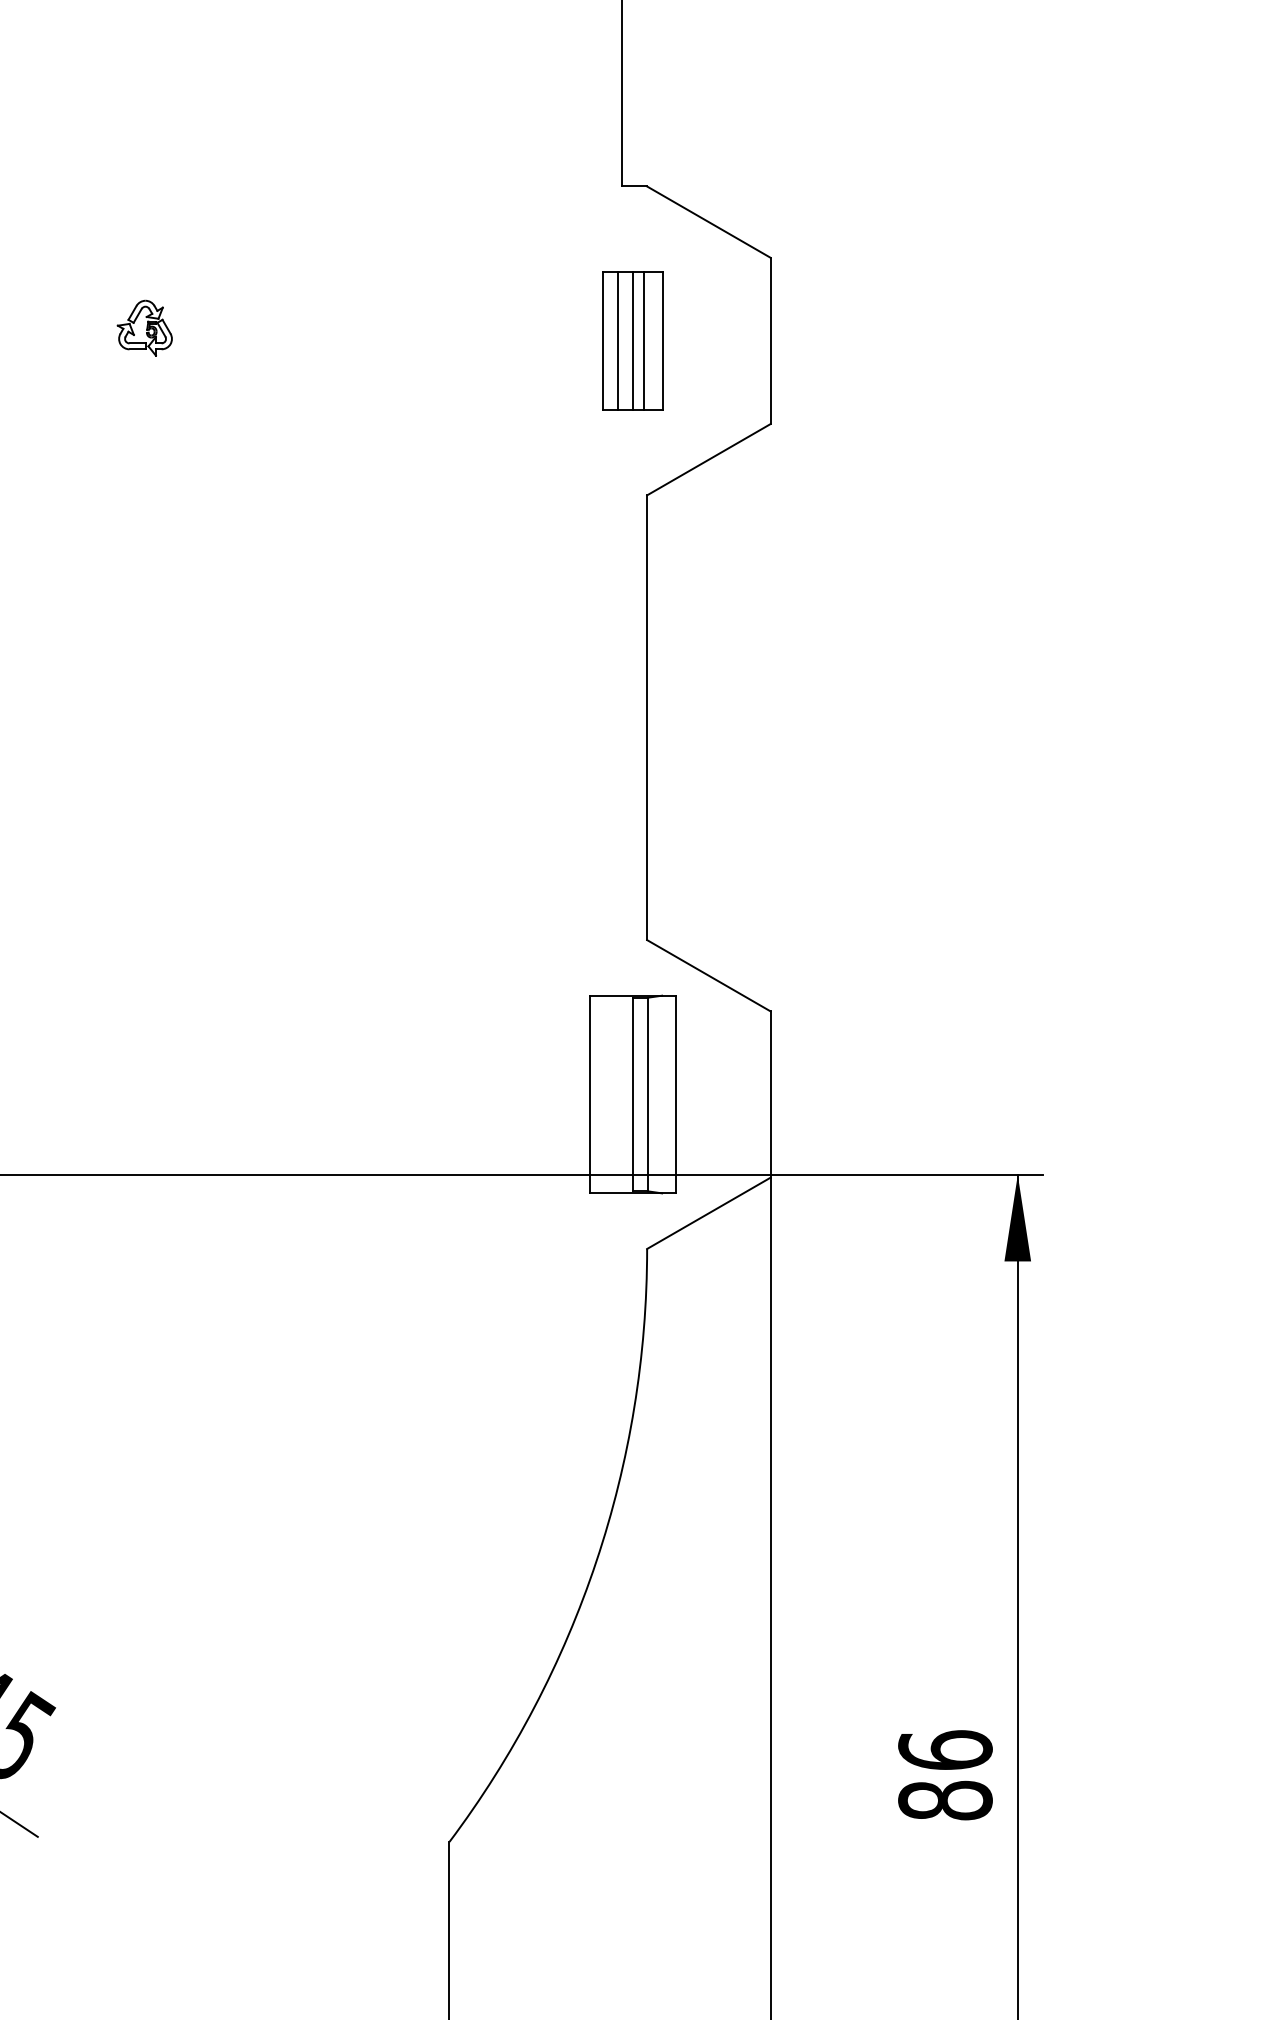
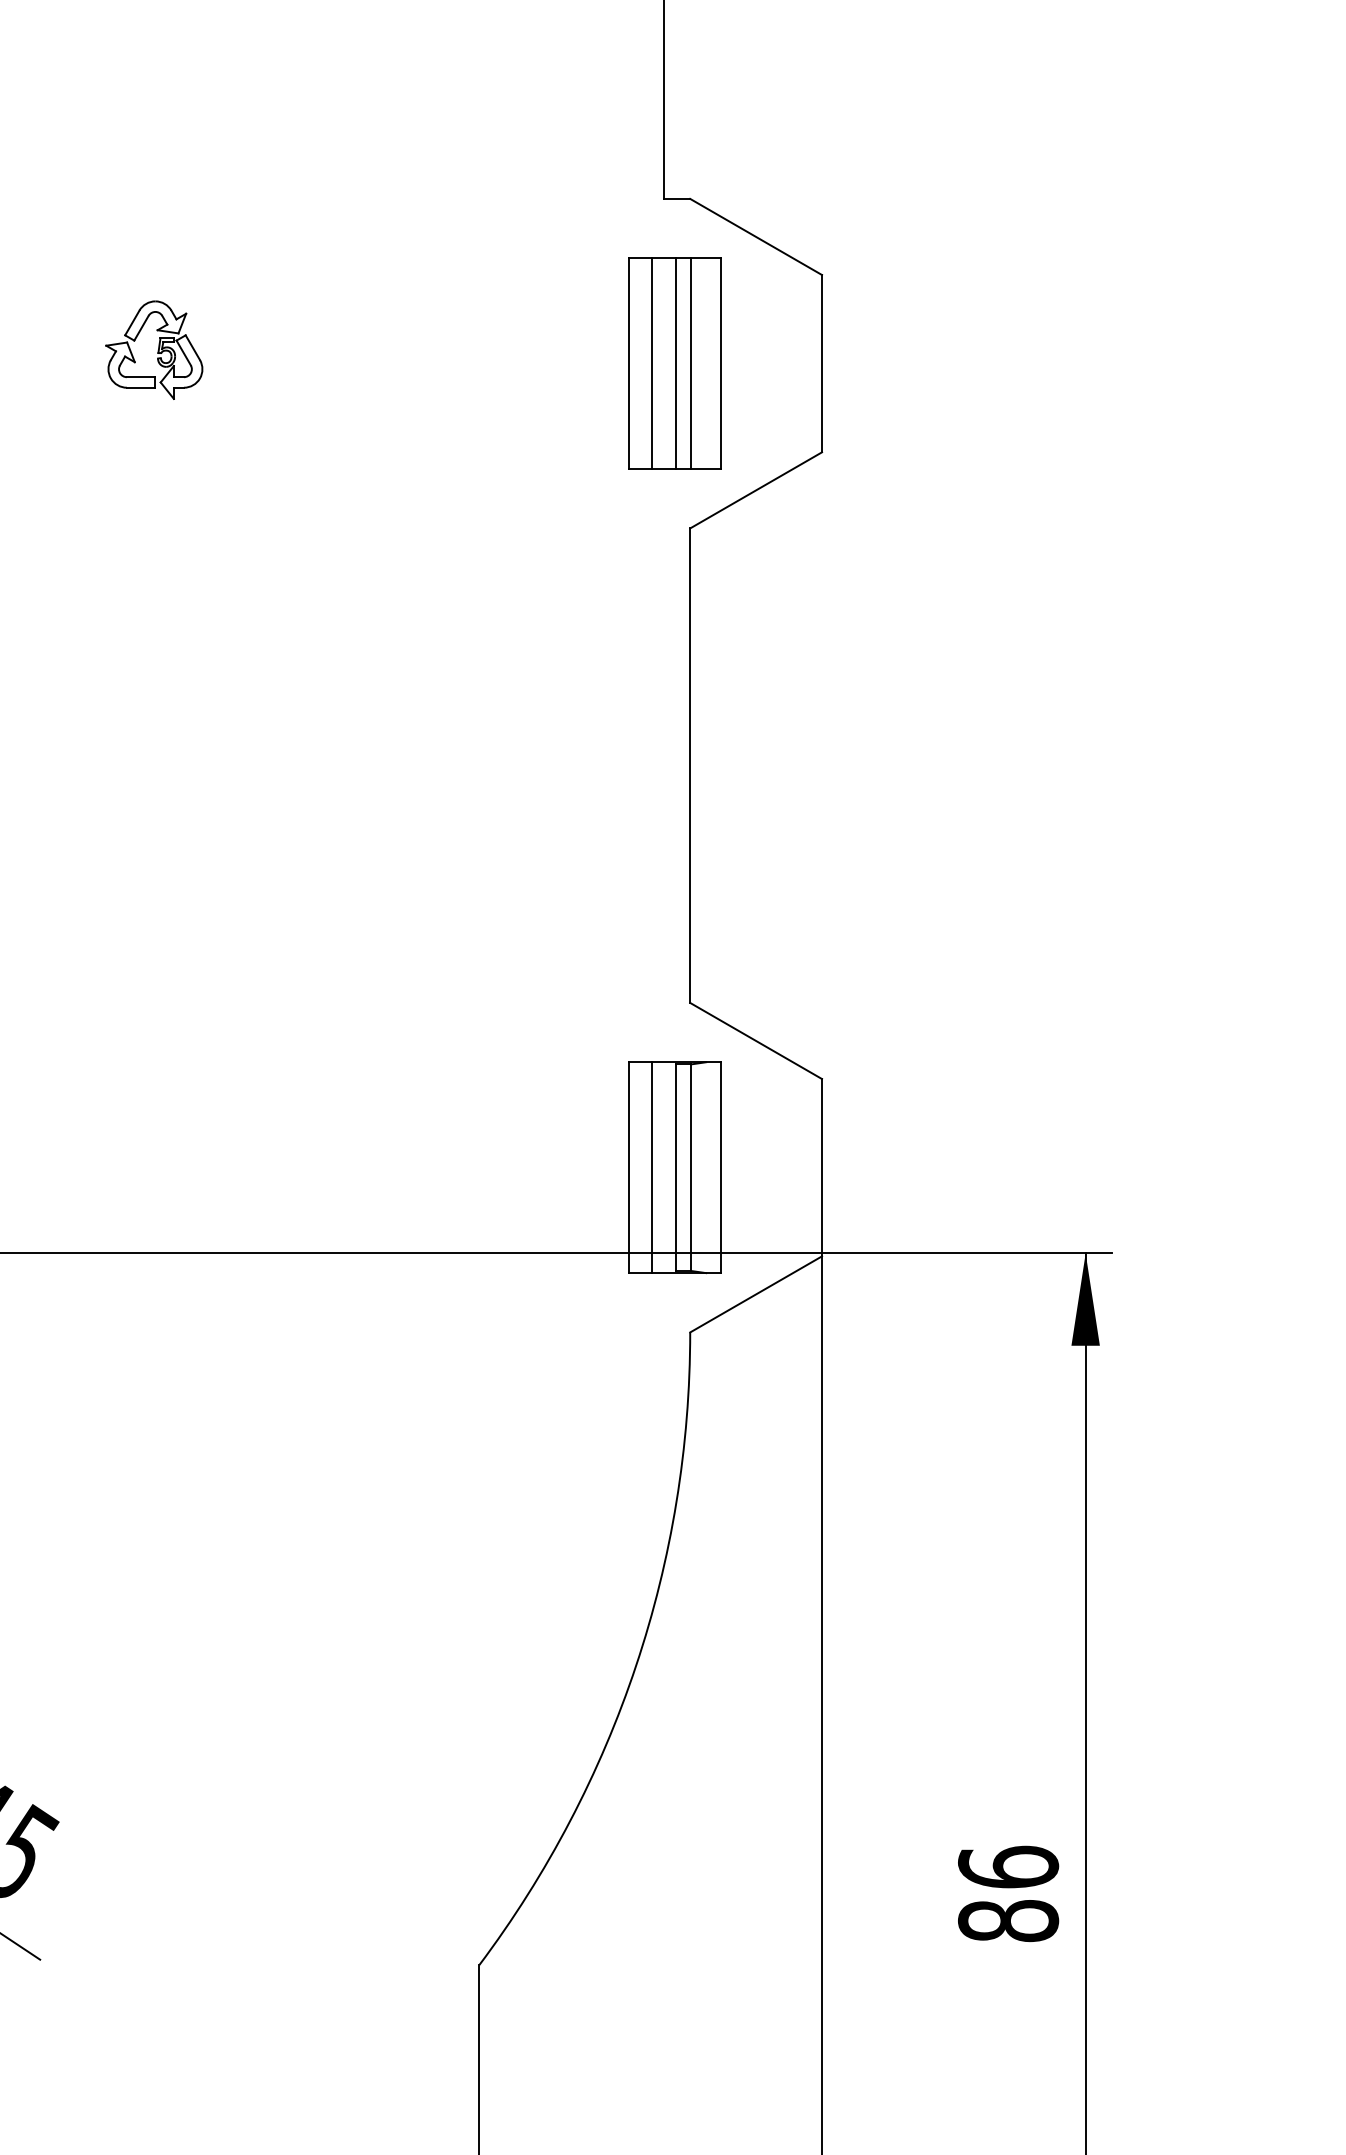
part: (145, 327) -> (154, 349), size x1.67
part: (632, 340) -> (674, 363), size x1.43
line: (610, 1094) -> (651, 1167), added

